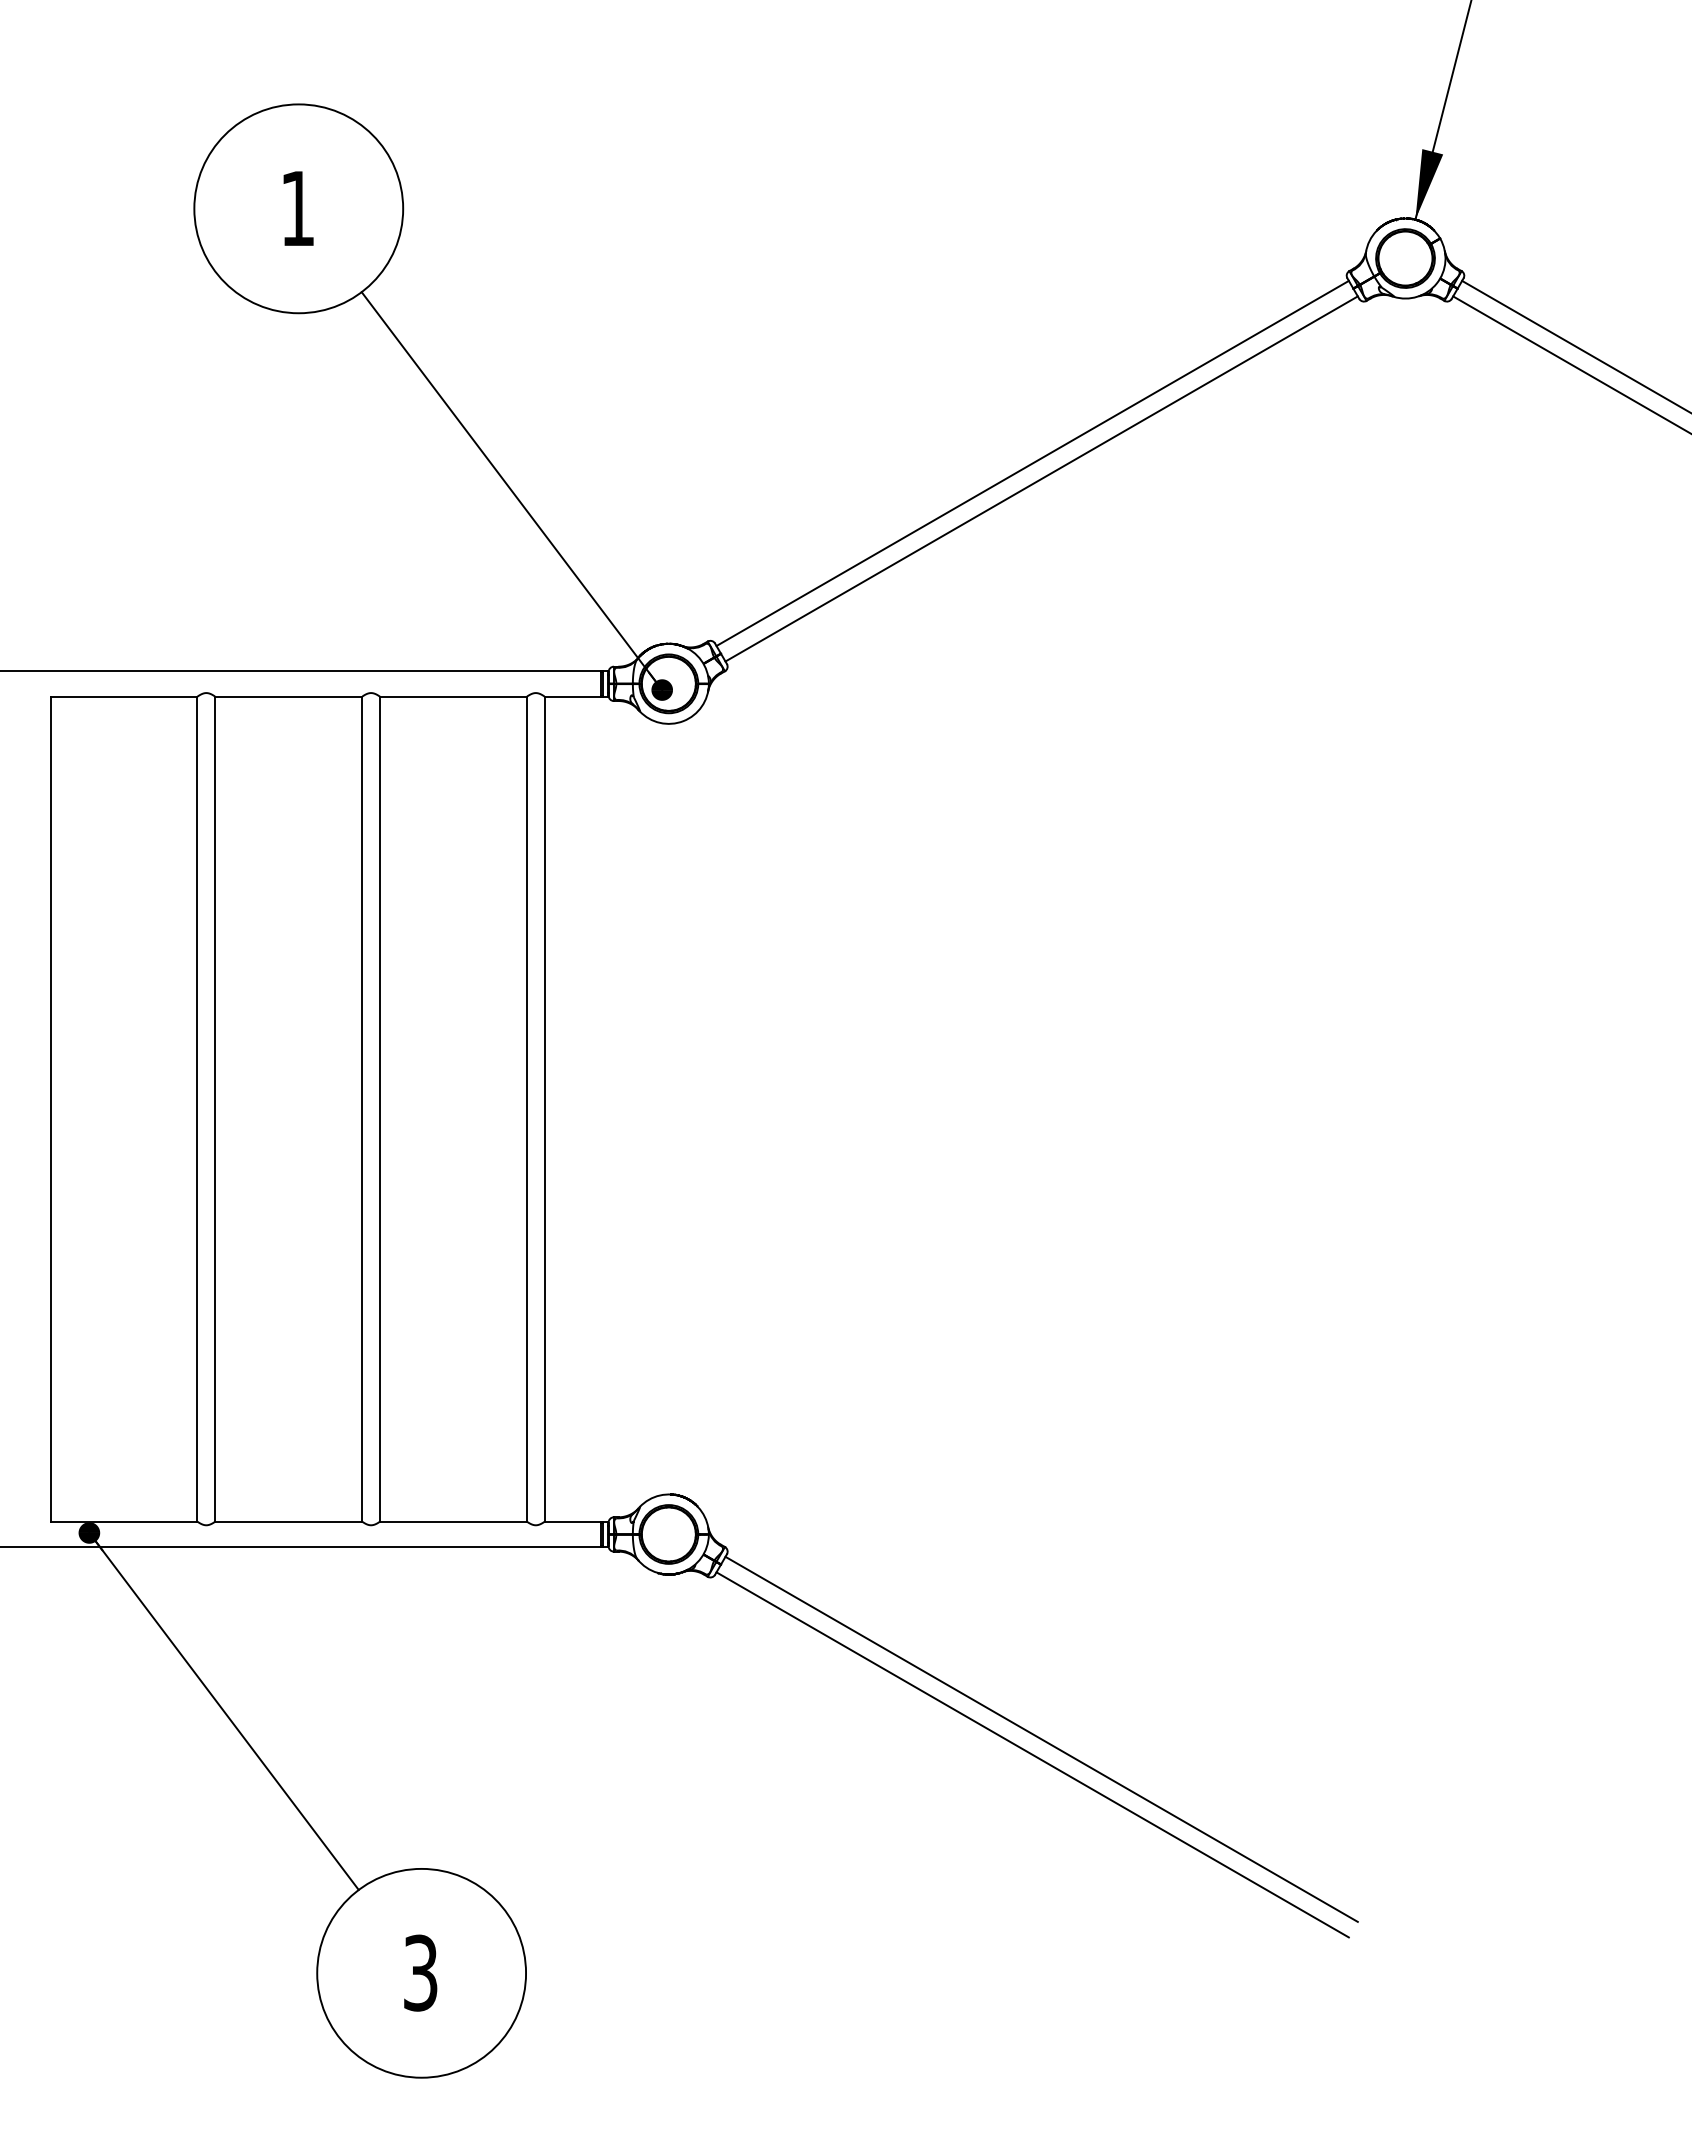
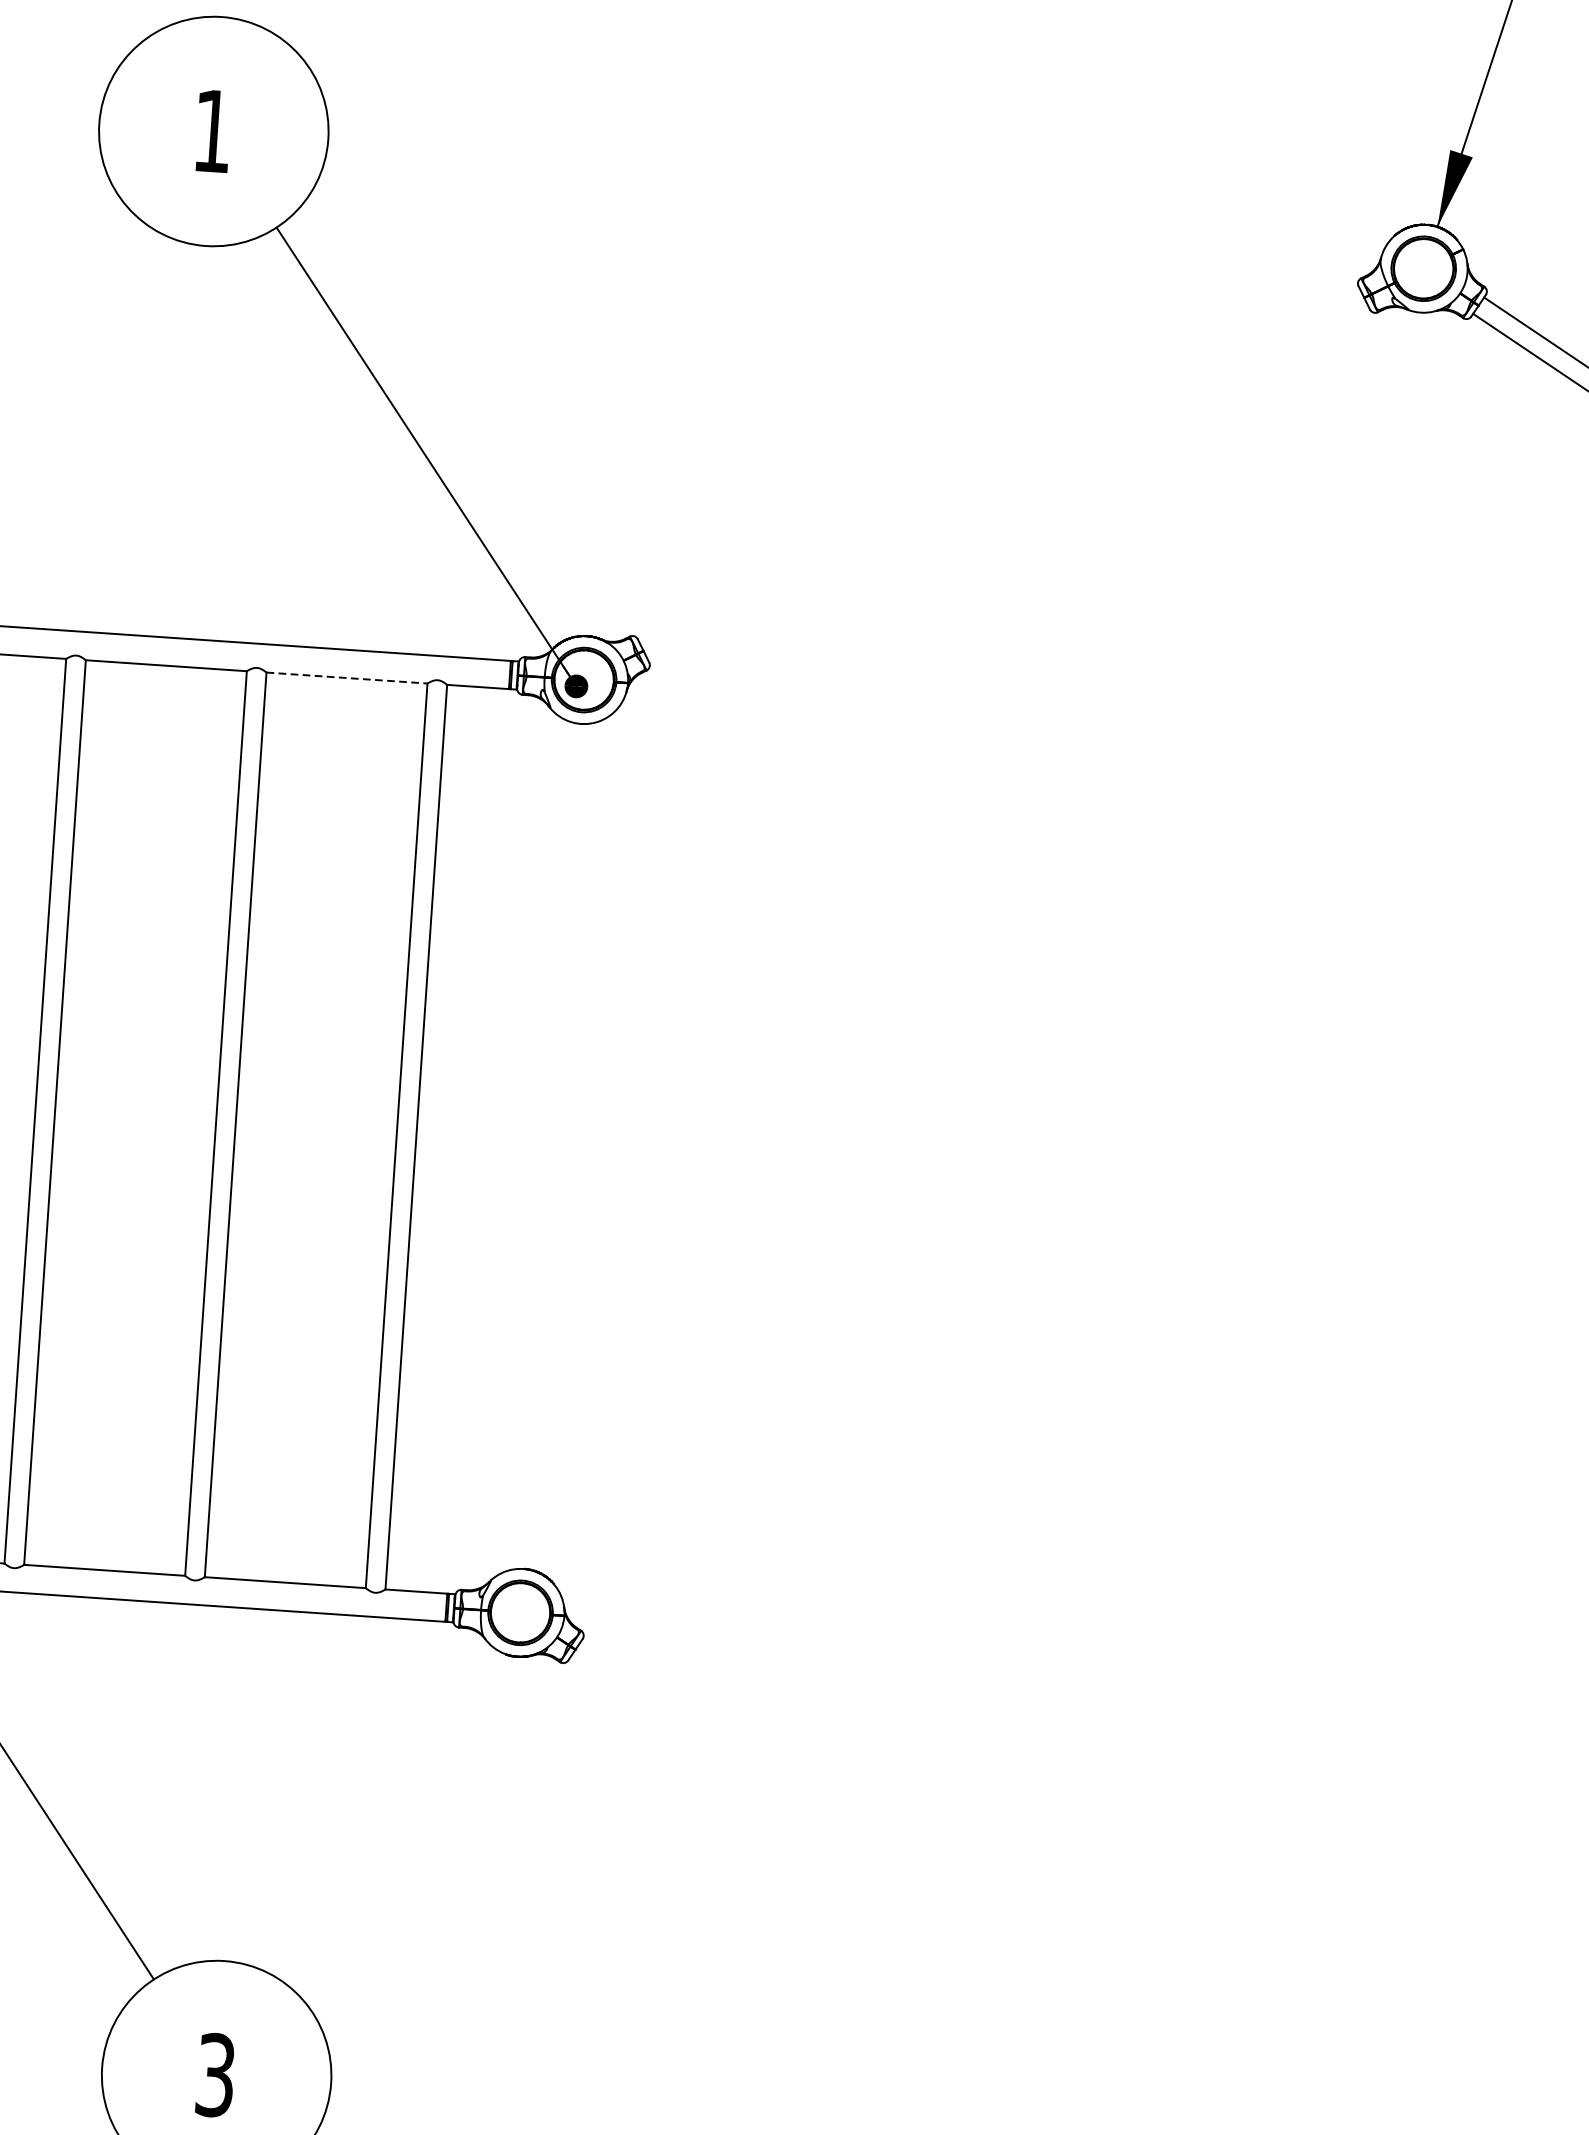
line: (1032, 463) -> (999, 465), removed
line: (1041, 478) -> (1008, 482), removed
line: (453, 696) -> (347, 677), solid -> dashed
line: (1041, 1738) -> (913, 1864), removed
line: (1032, 1754) -> (902, 1881), removed

